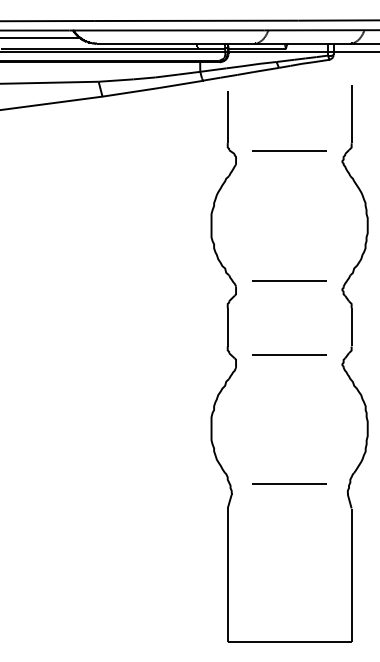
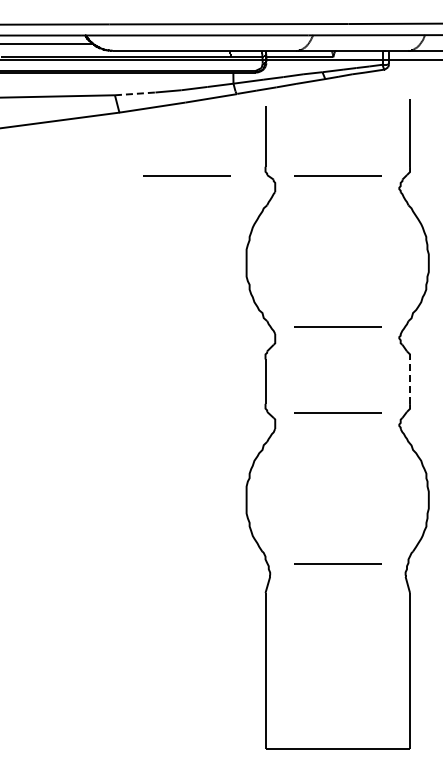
line: (116, 80) -> (135, 93), solid -> dashed
line: (159, 150) -> (186, 175), added
line: (352, 327) -> (410, 381), solid -> dashed

